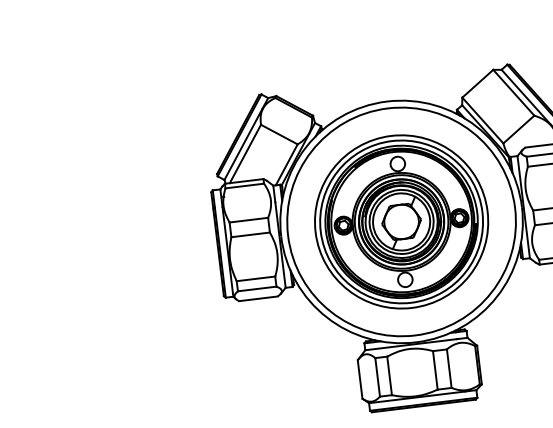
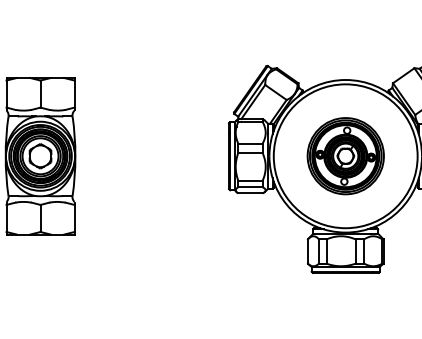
part: (401, 220) -> (345, 155), size x0.7

